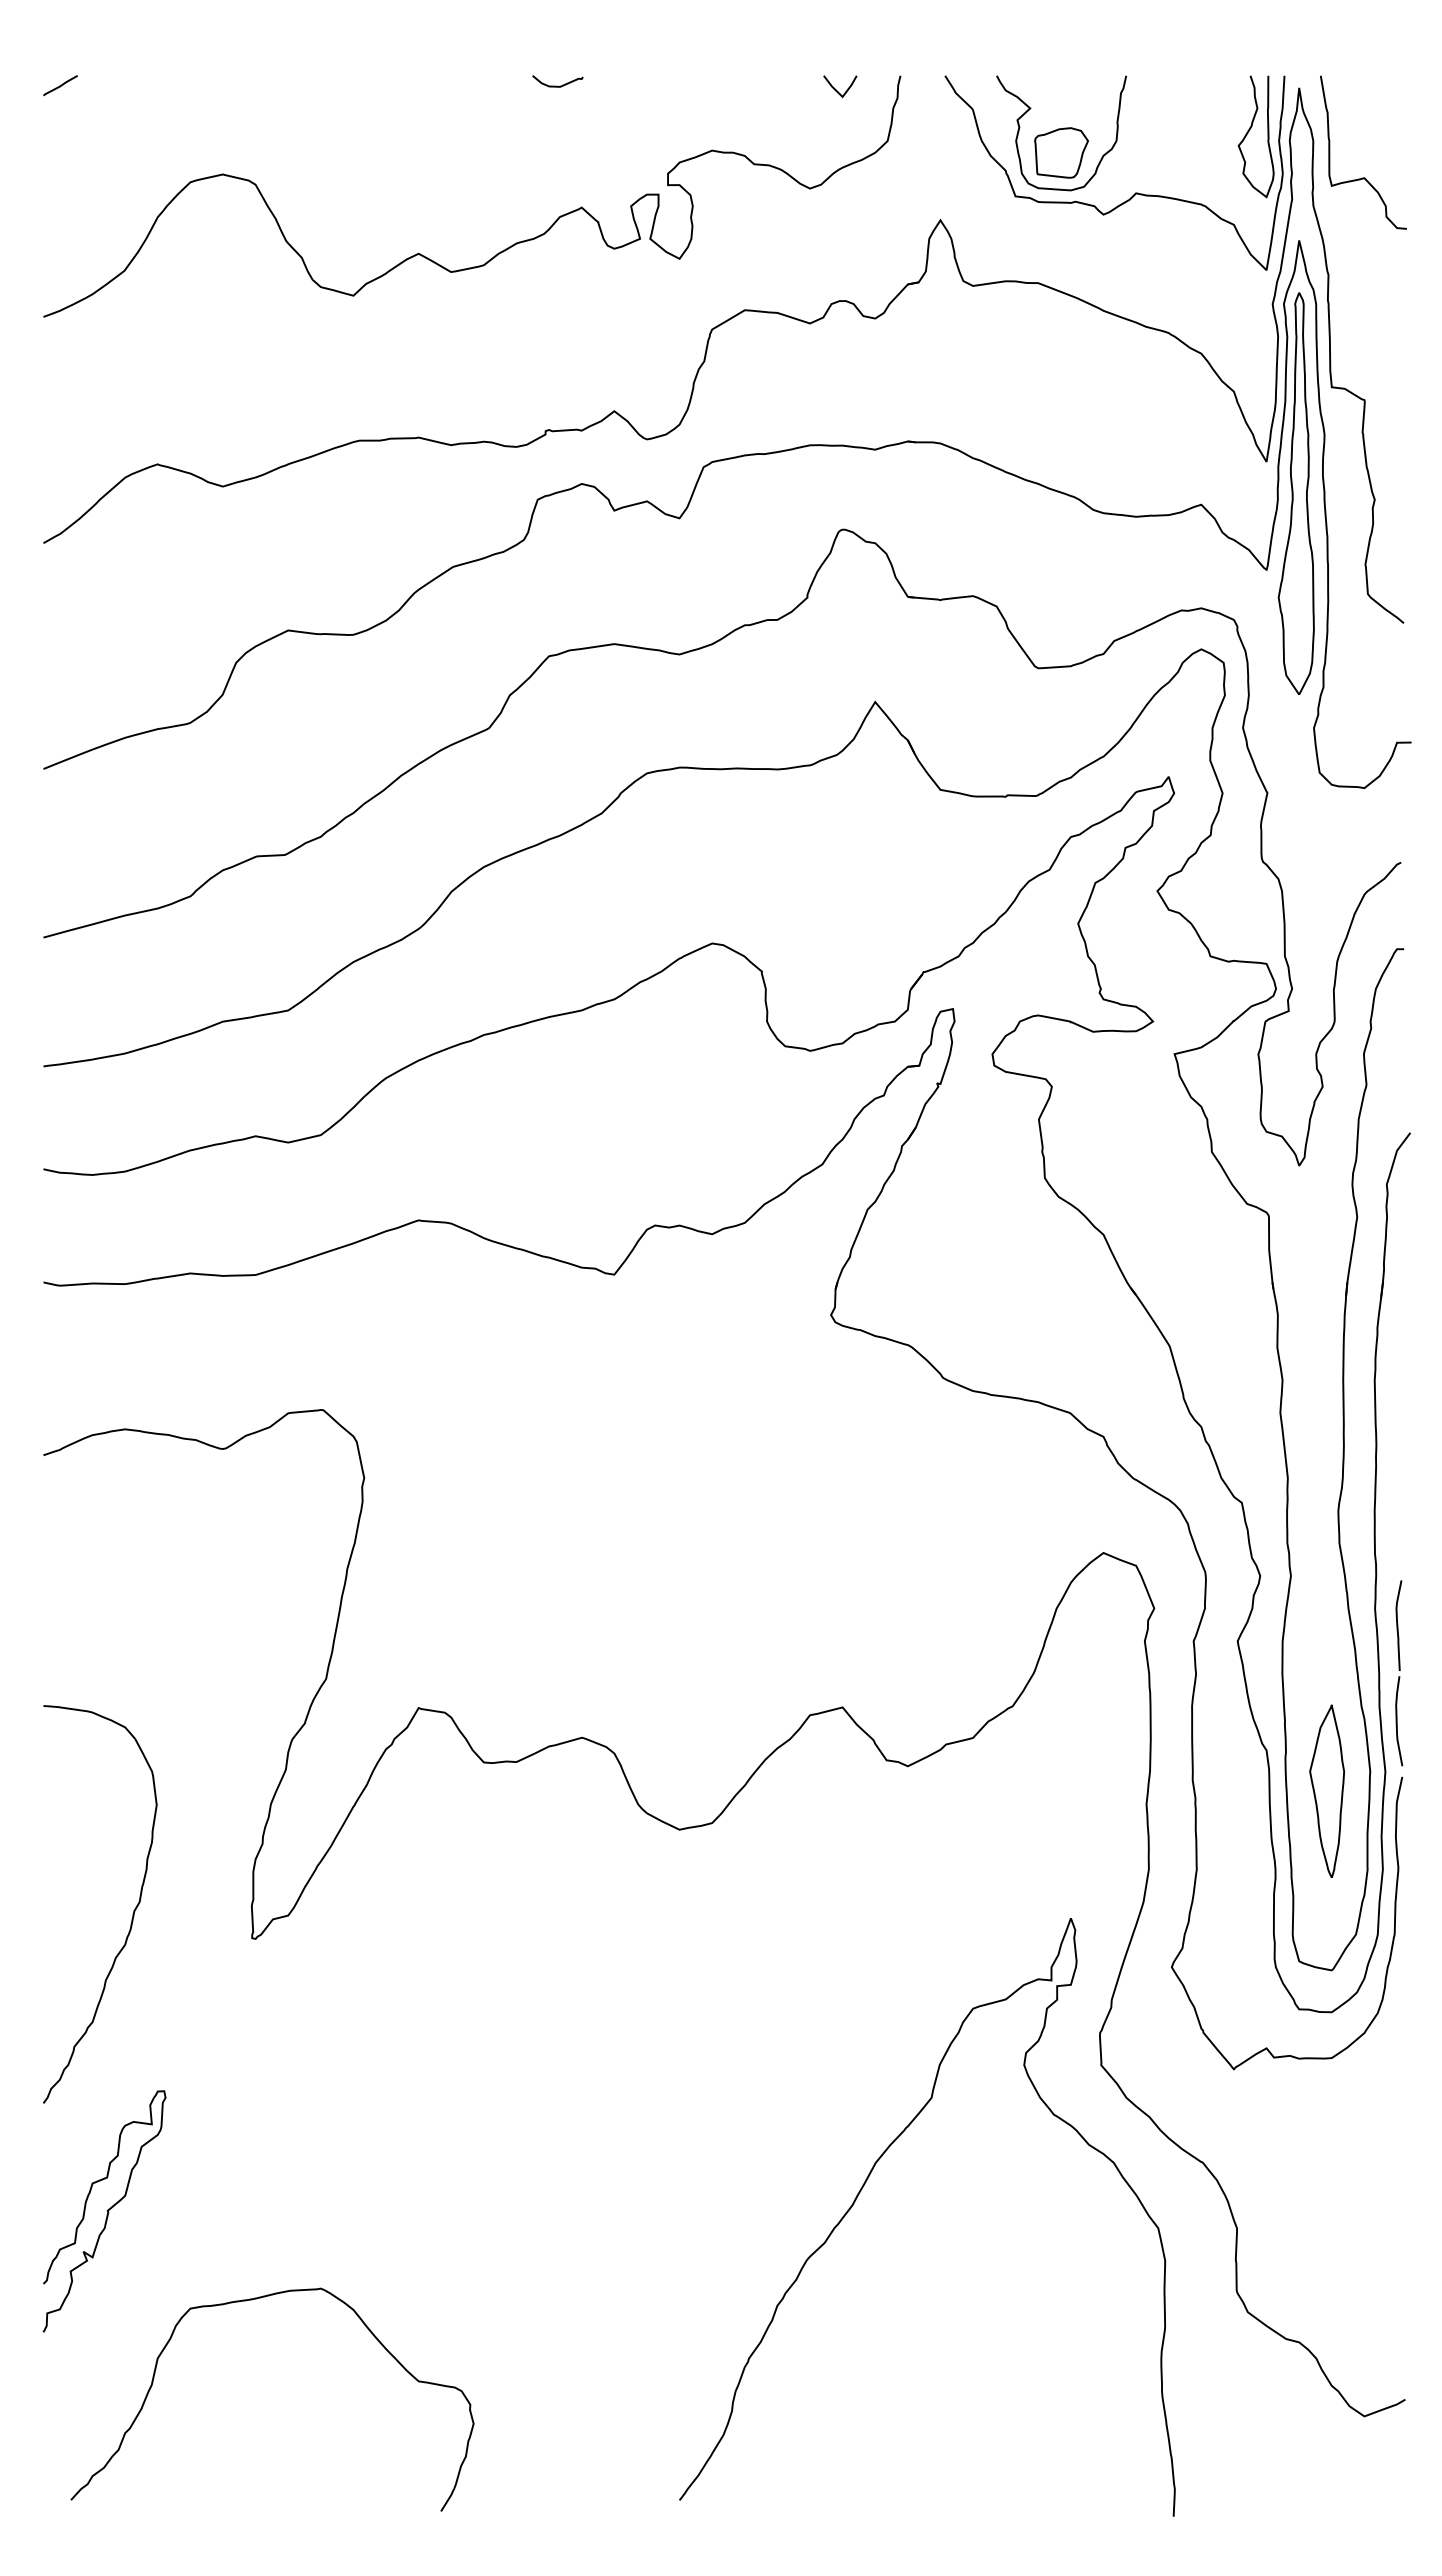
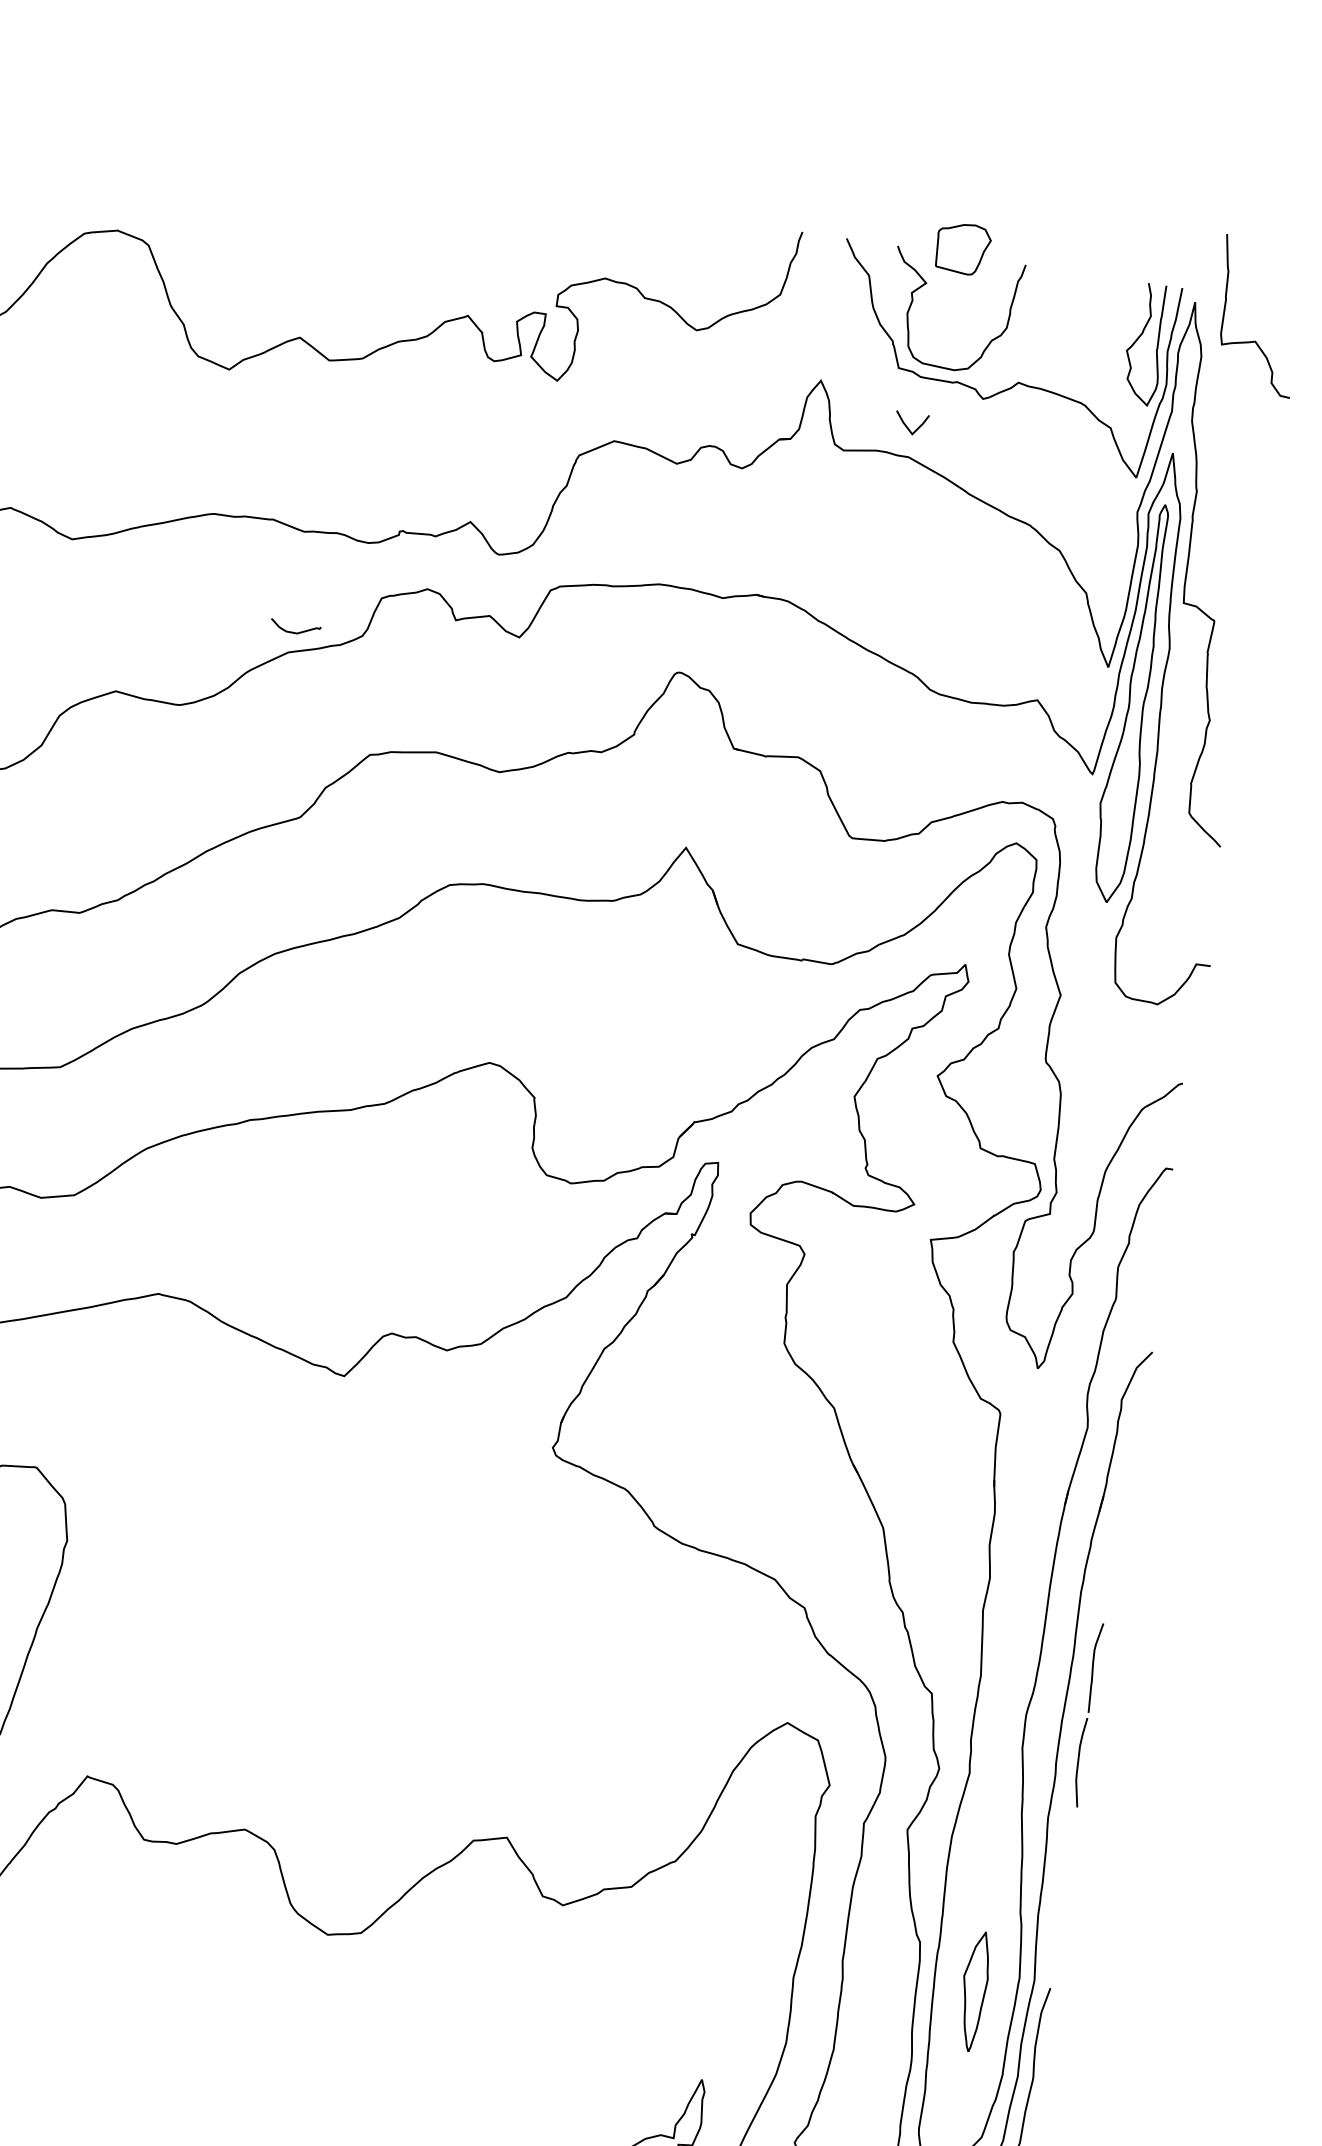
curve: (557, 85) -> (294, 631), moved
line: (836, 89) -> (907, 426), moved
part: (1061, 152) -> (962, 248), moved
curve: (1363, 177) -> (1254, 340), moved
part: (1399, 1673) -> (1087, 1715), moved
part: (1326, 1790) -> (973, 1990), size x0.7

